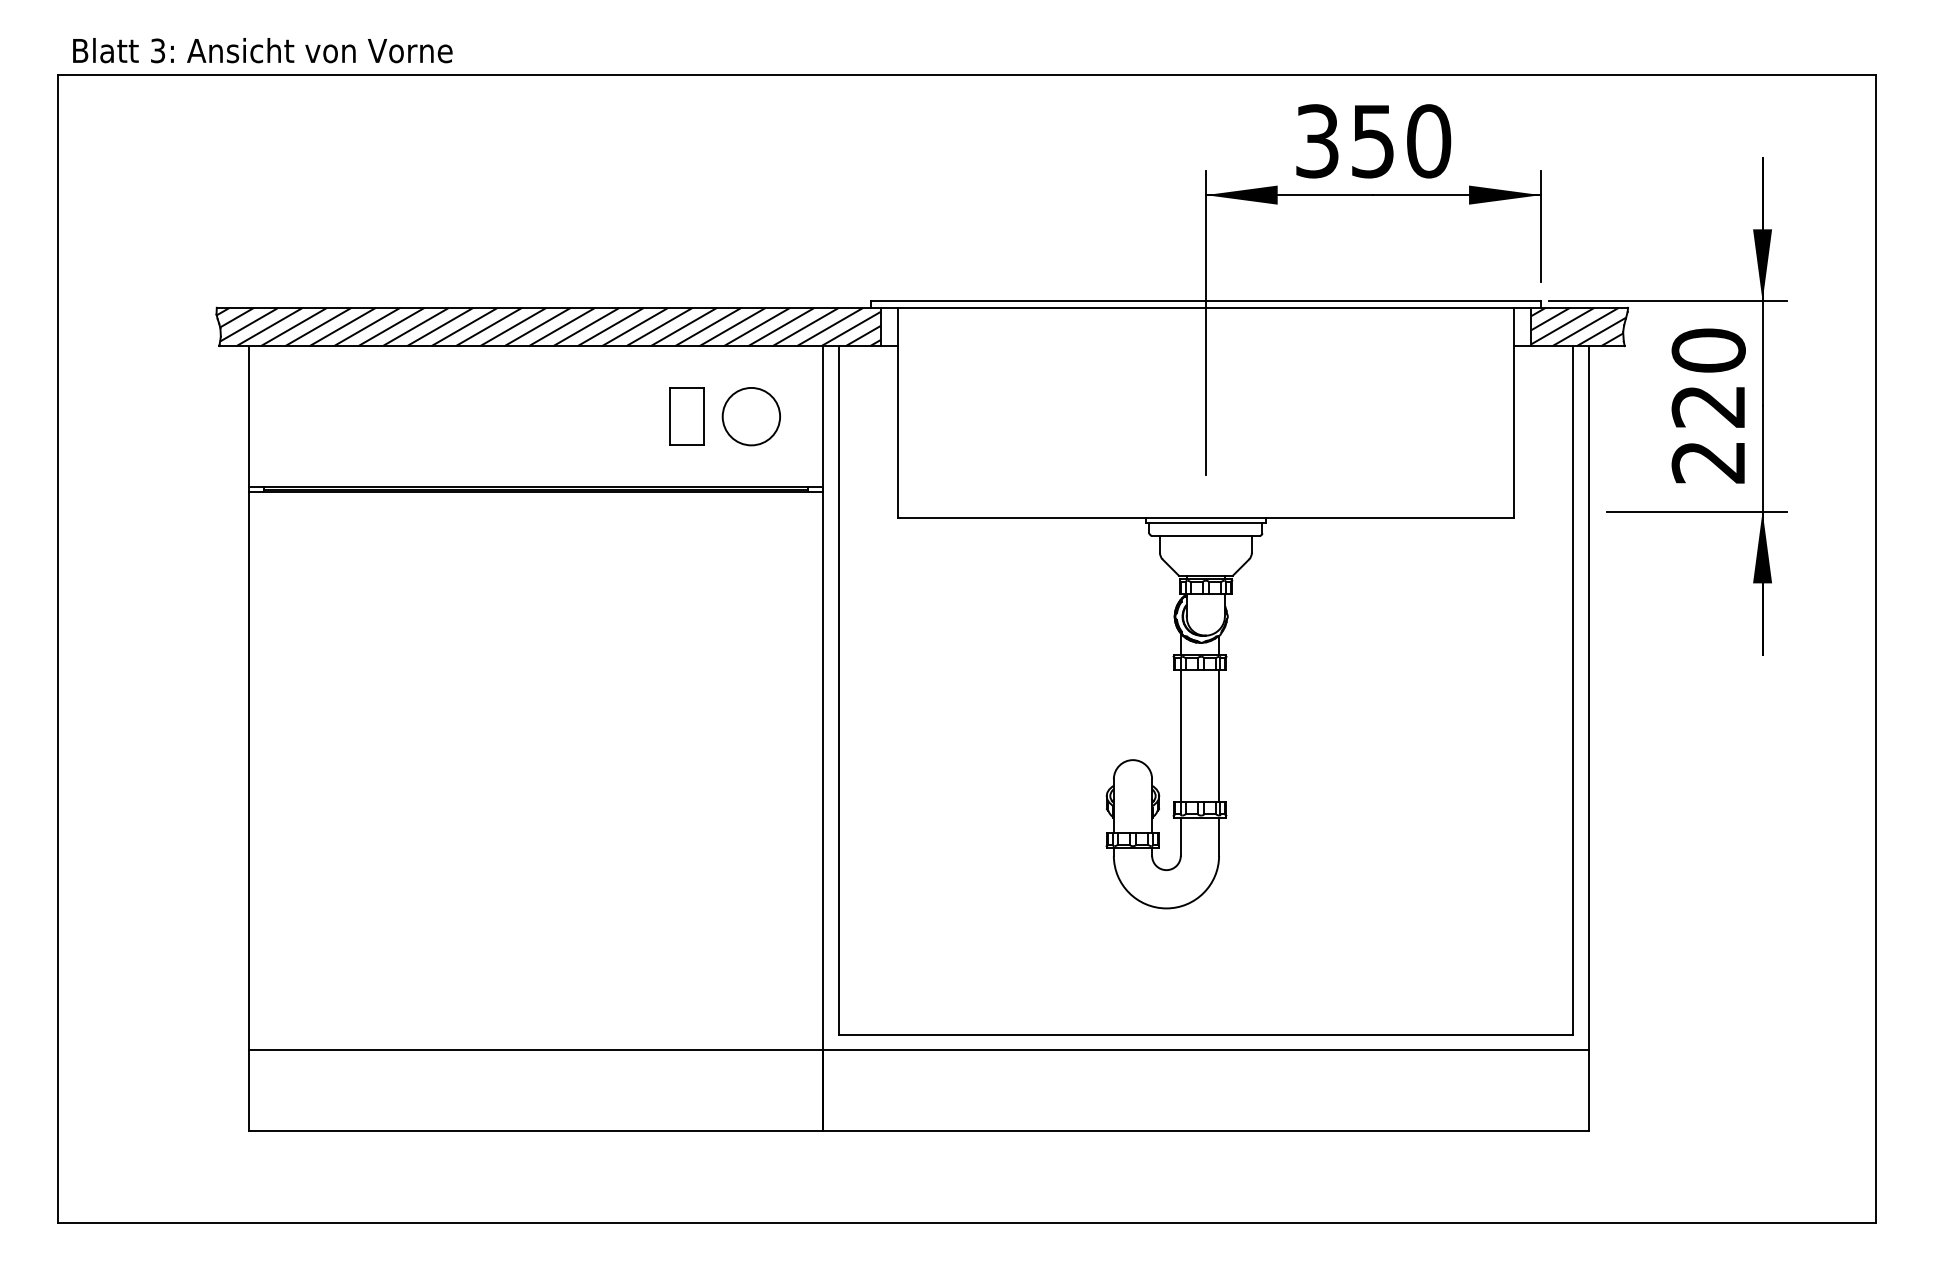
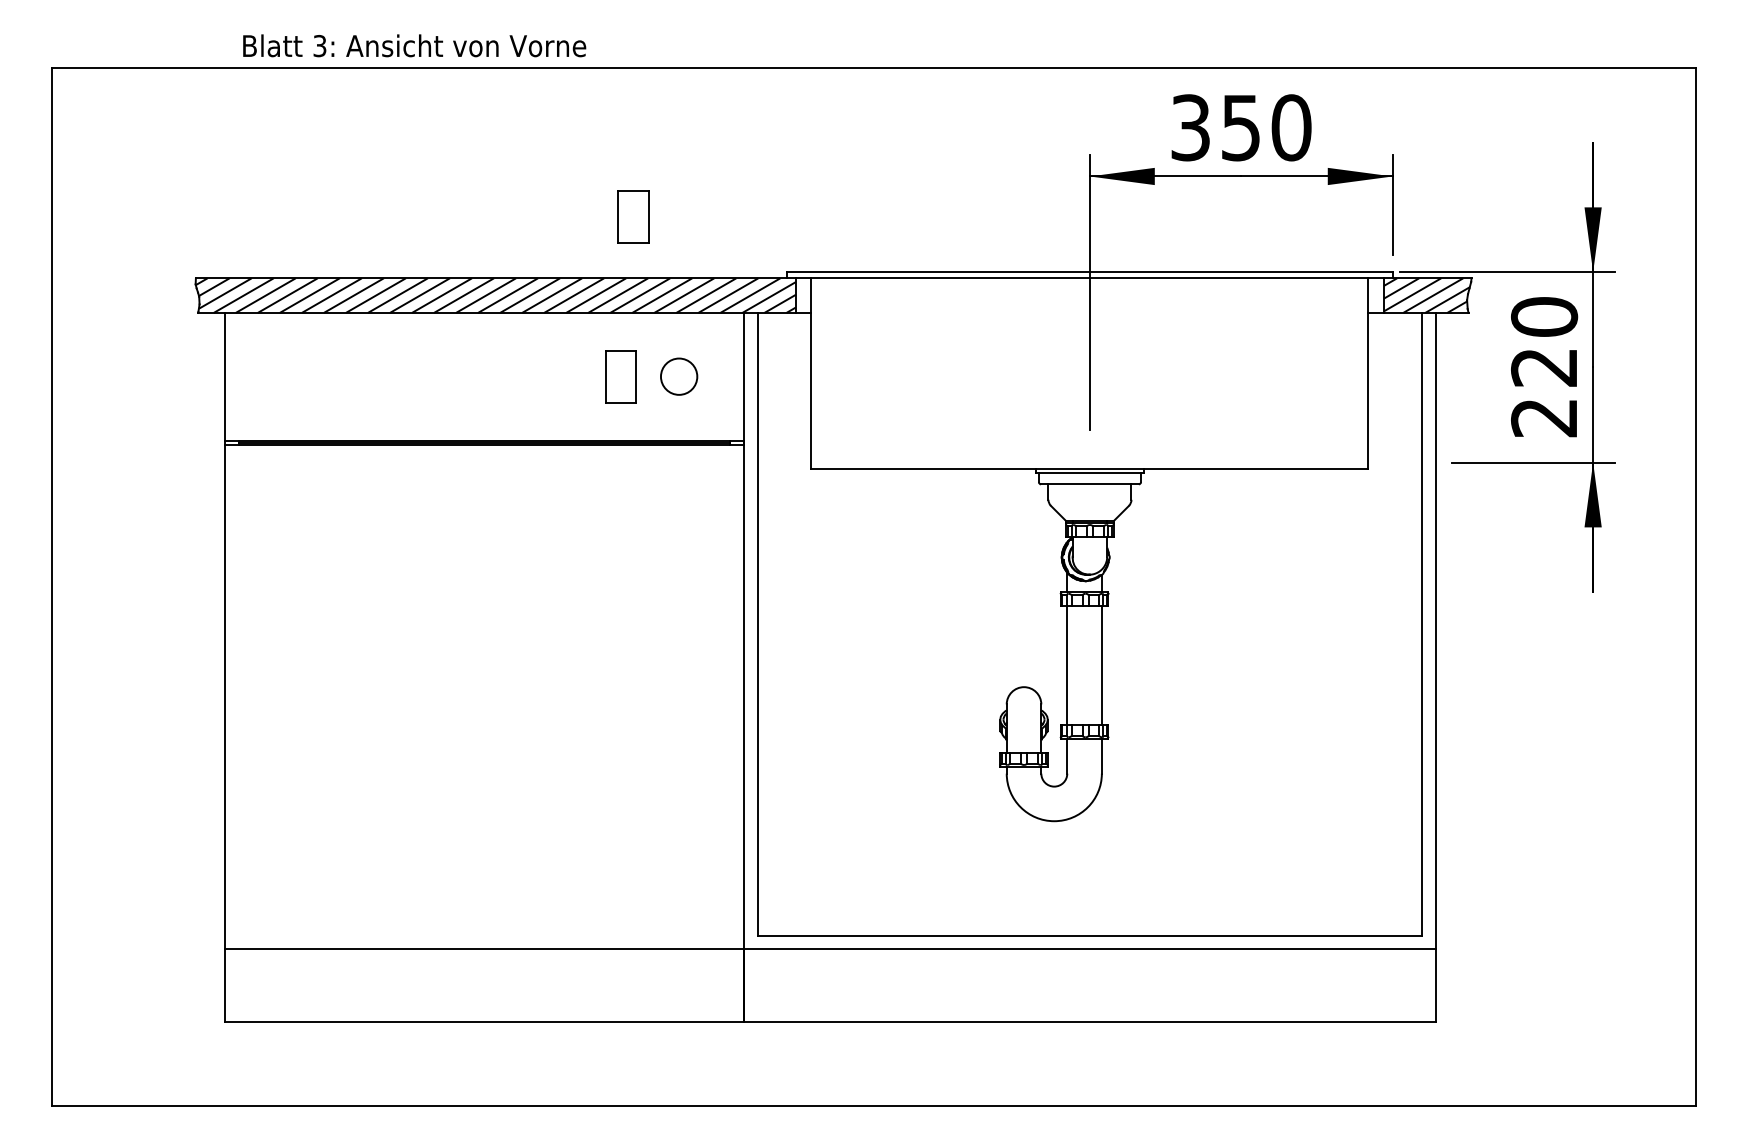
text: (262, 50) -> (414, 45), moved
part: (700, 239) -> (633, 216), added
circle: (751, 416) -> (679, 376), size x0.7

